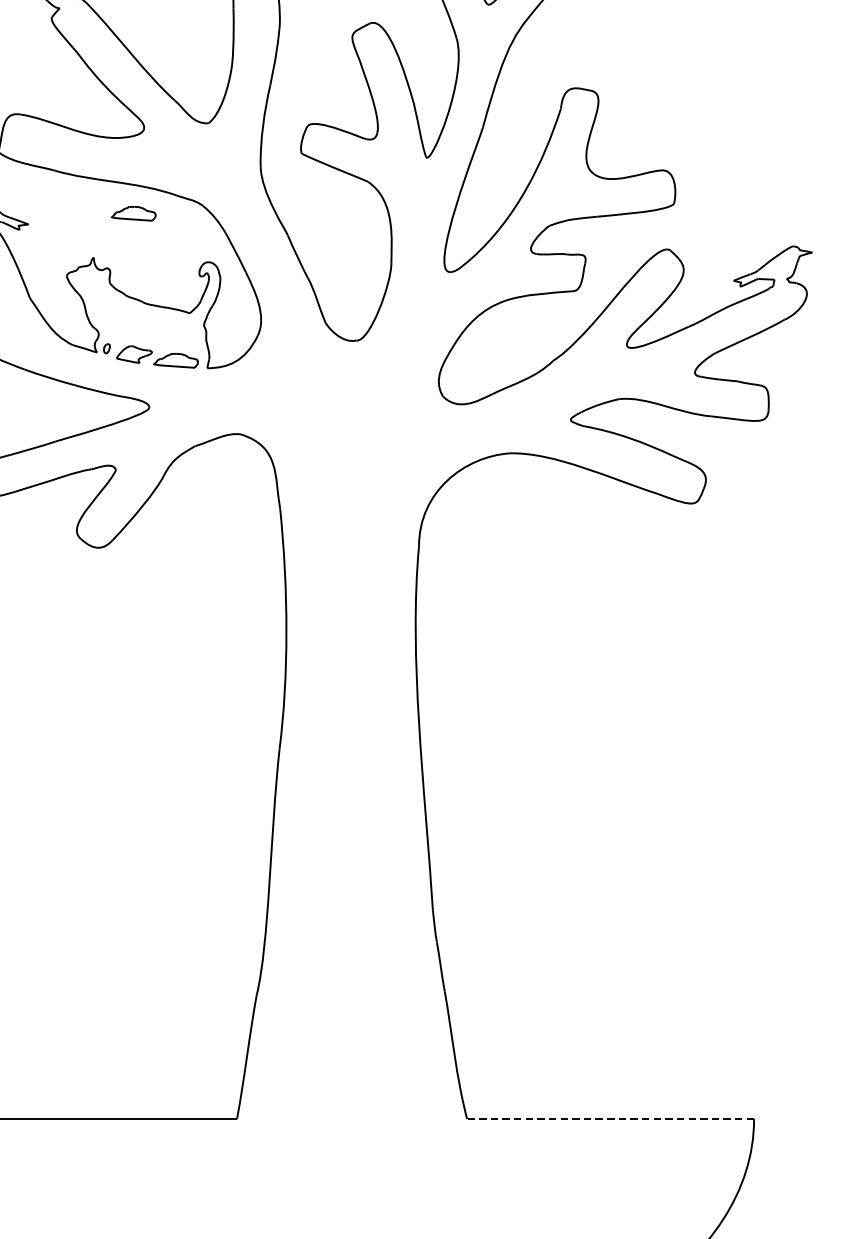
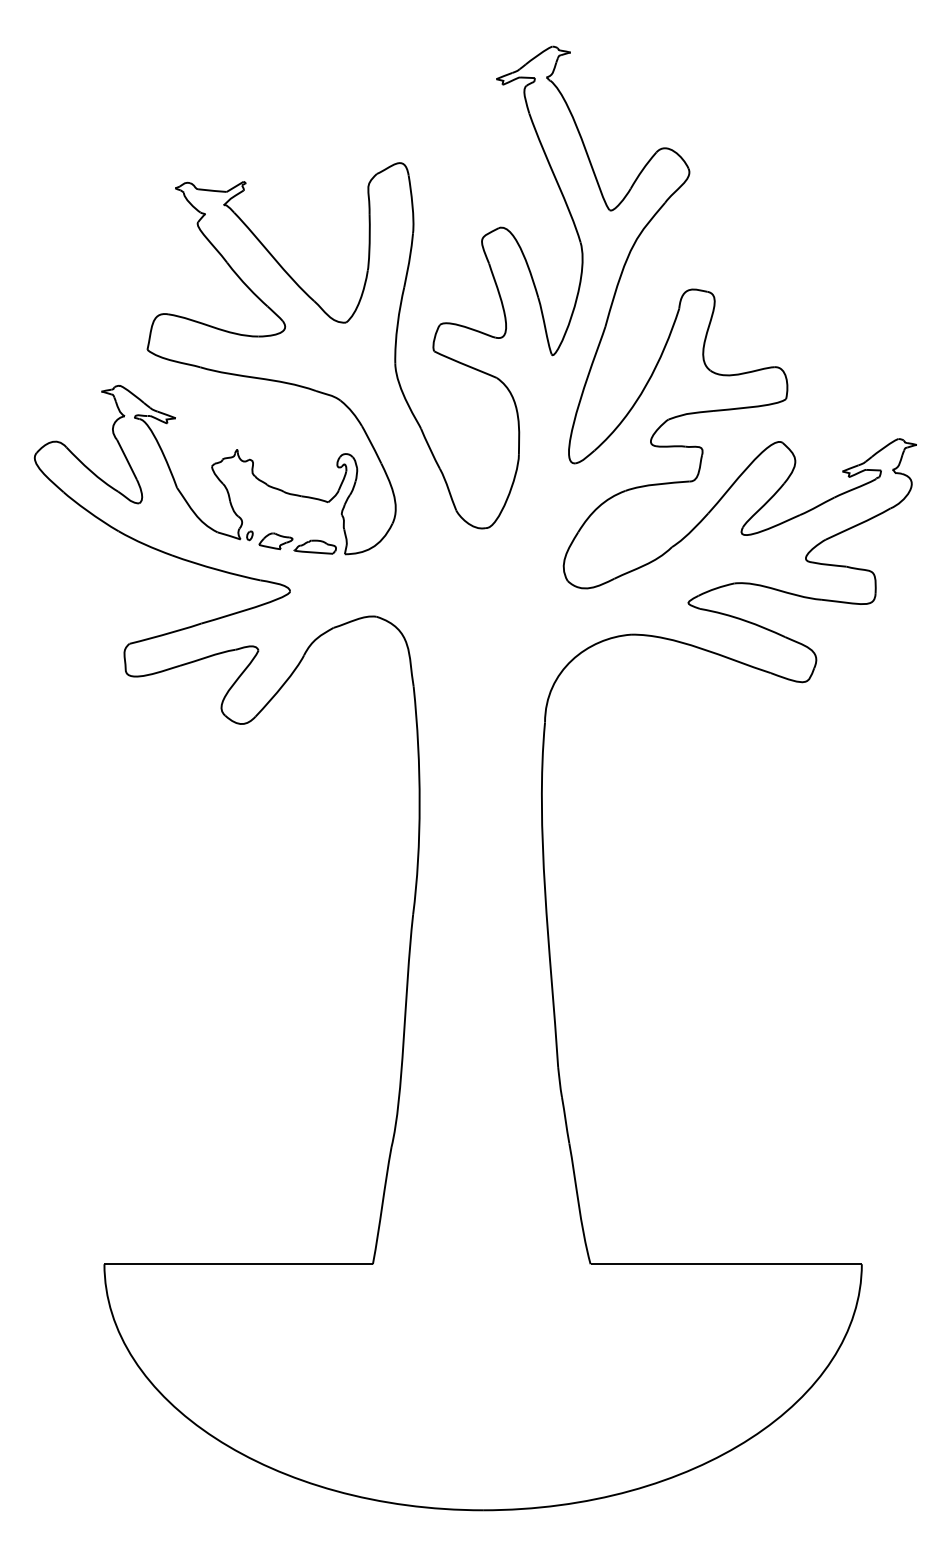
part: (132, 213) -> (274, 407), removed
line: (610, 1119) -> (726, 1264), dashed -> solid

